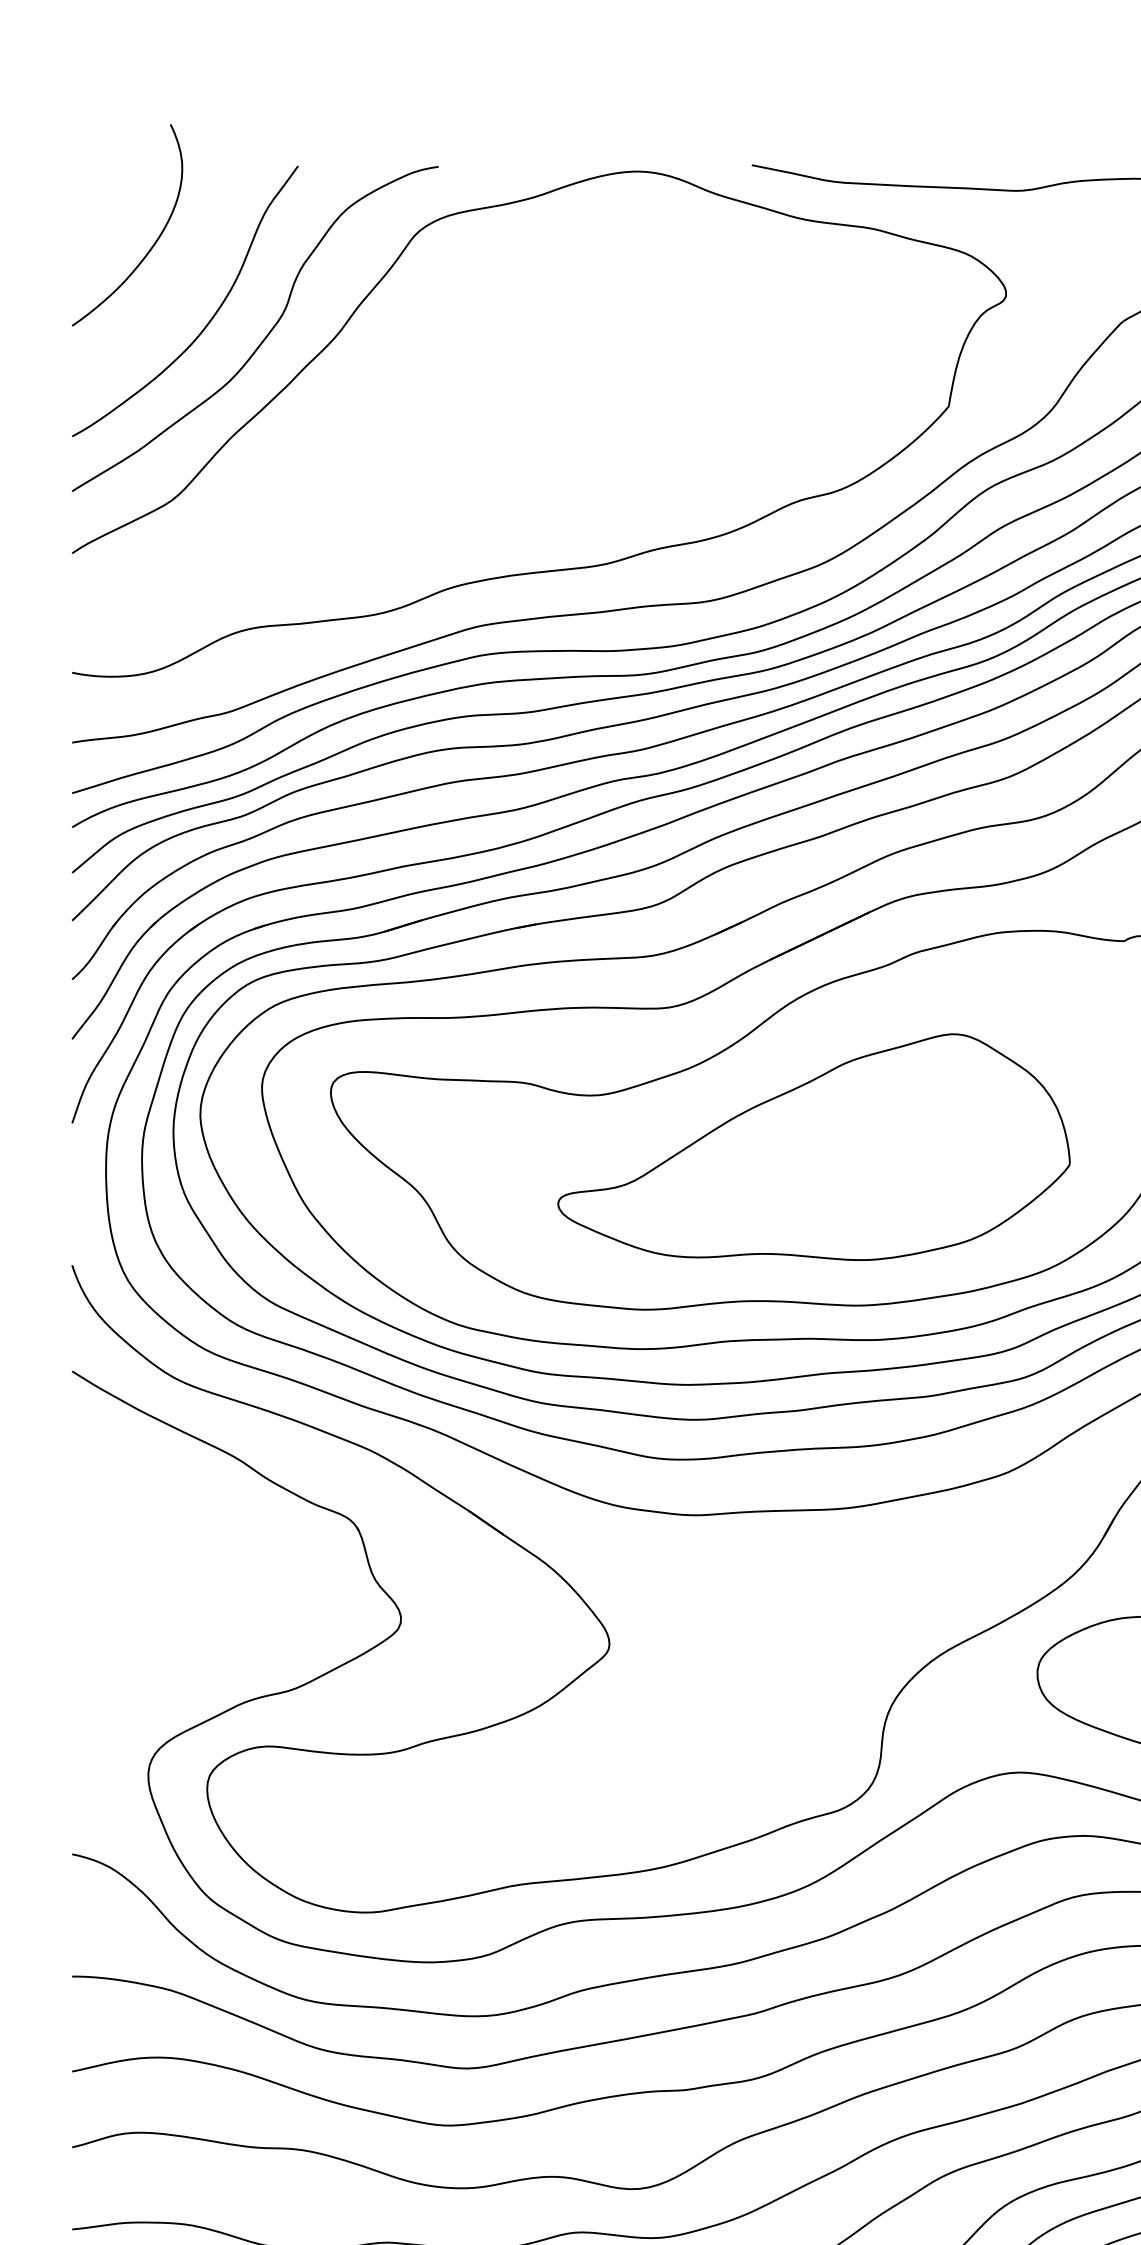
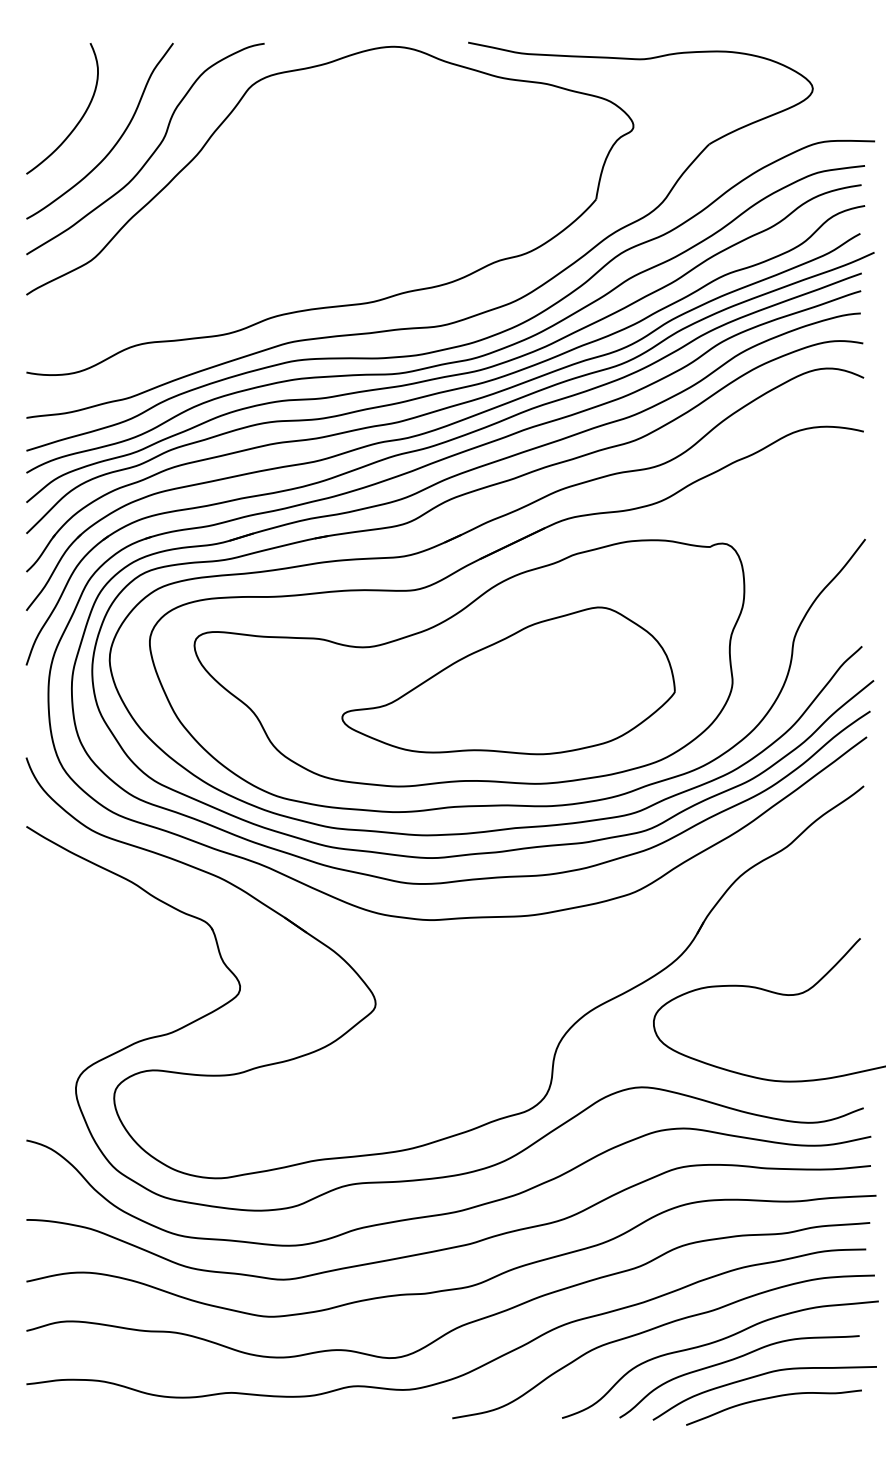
curve: (153, 241) -> (79, 119), moved

